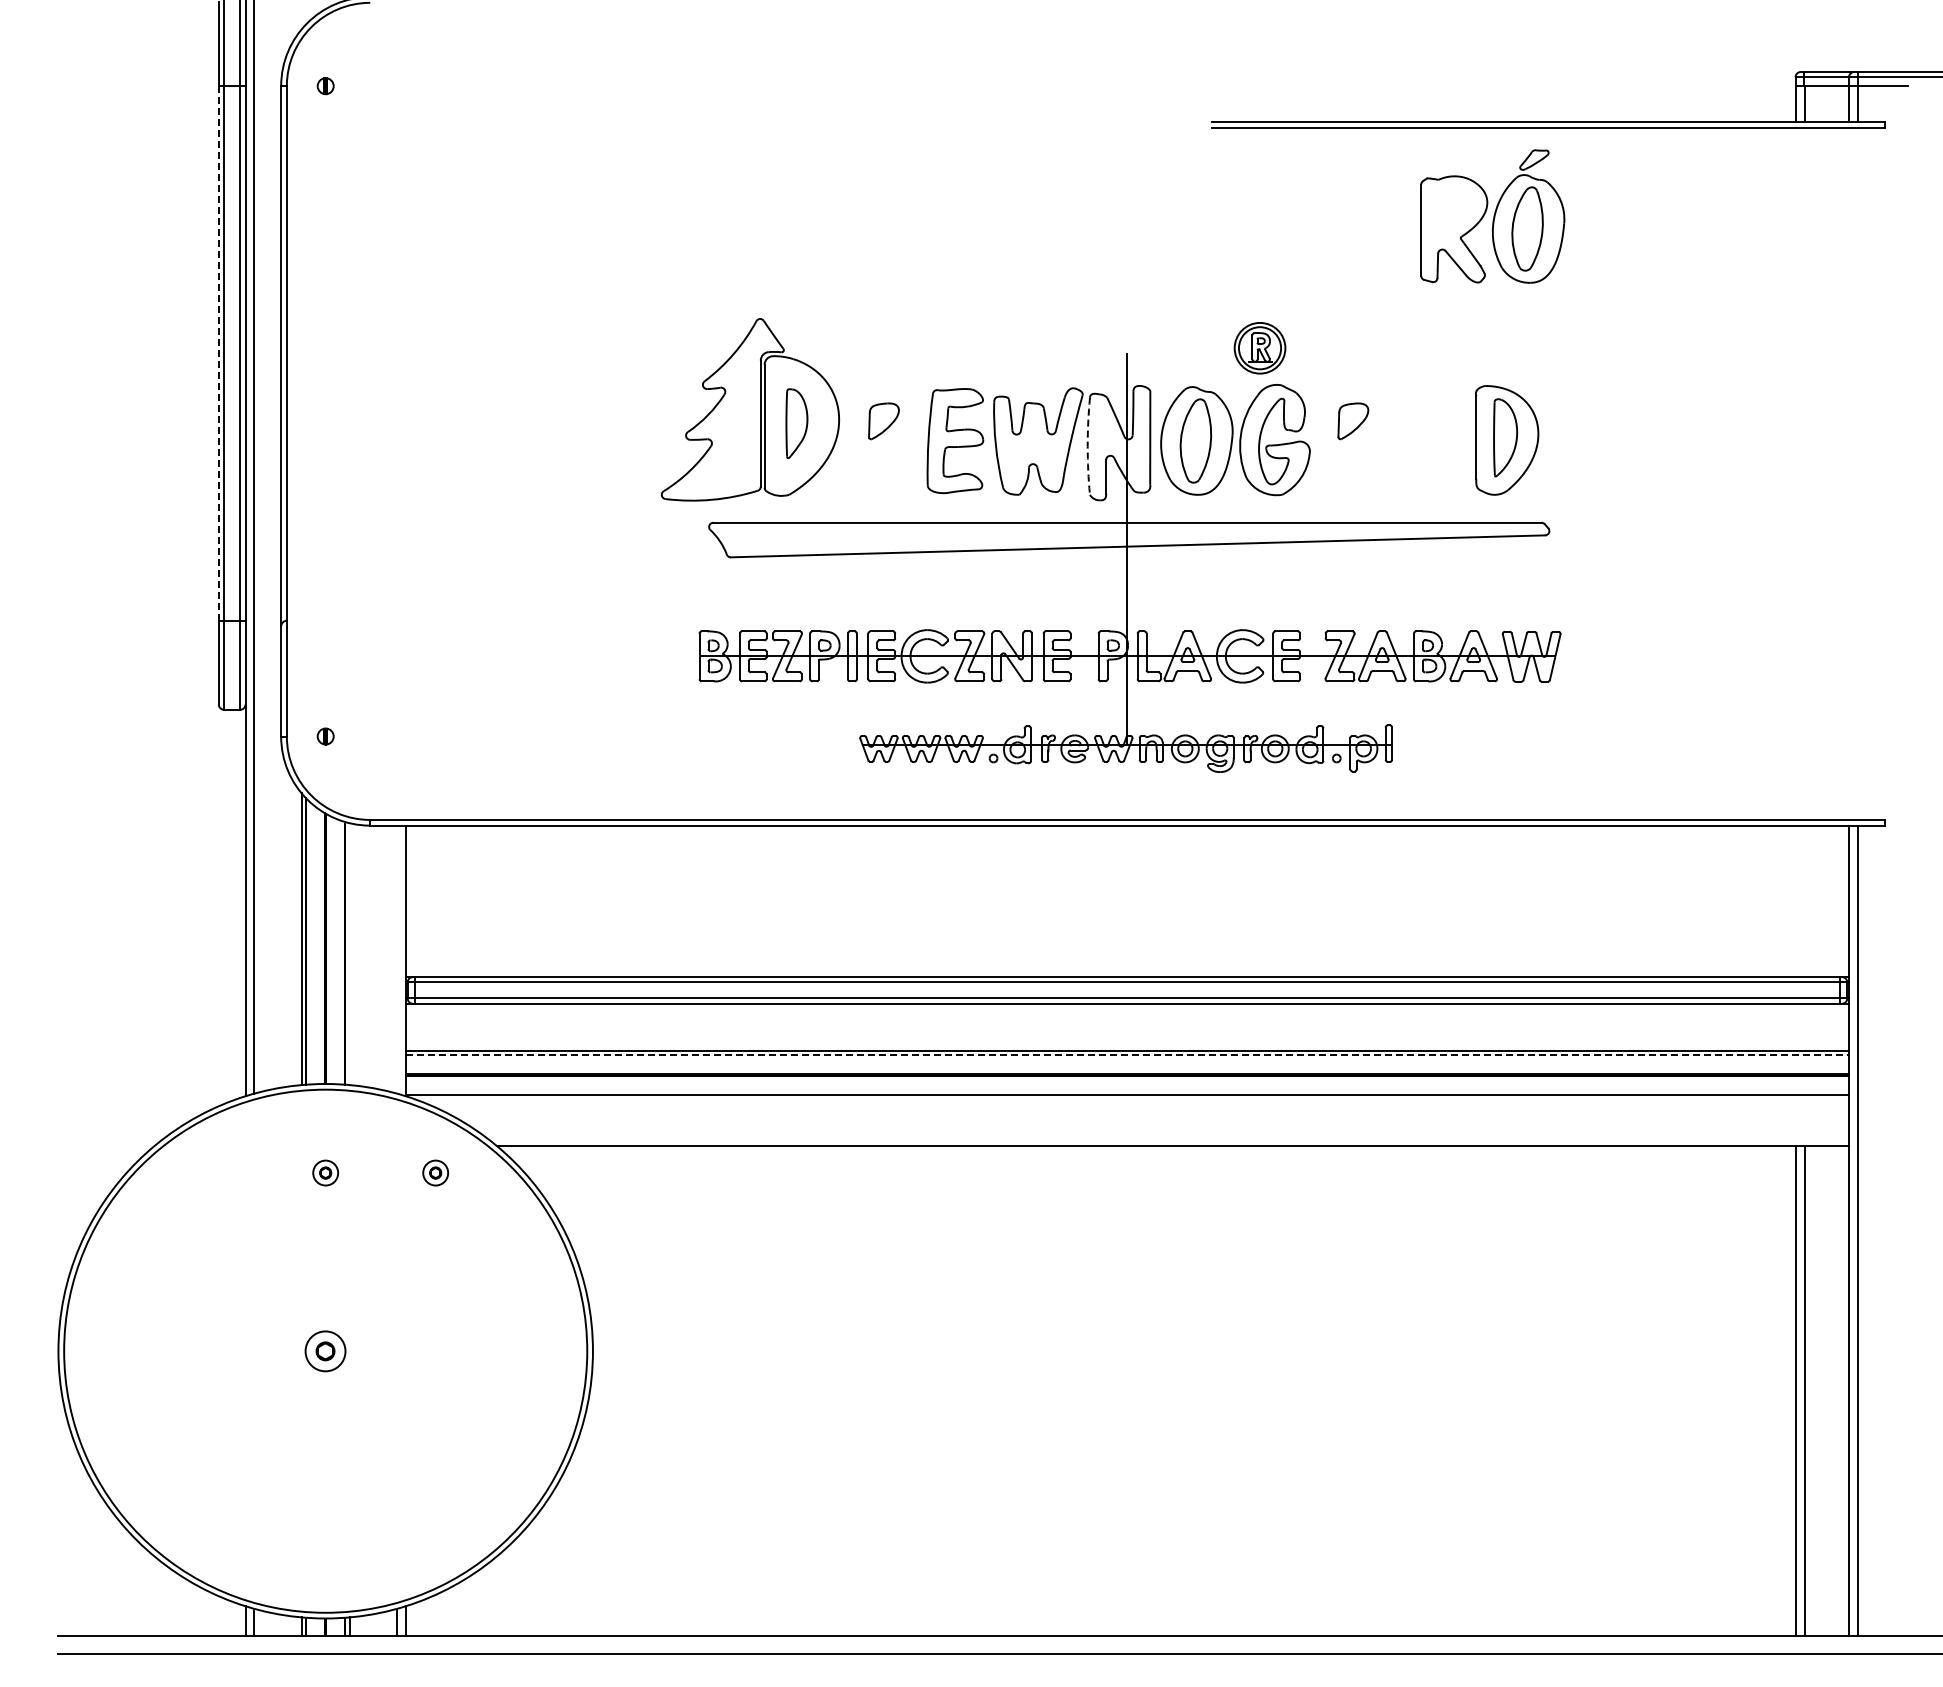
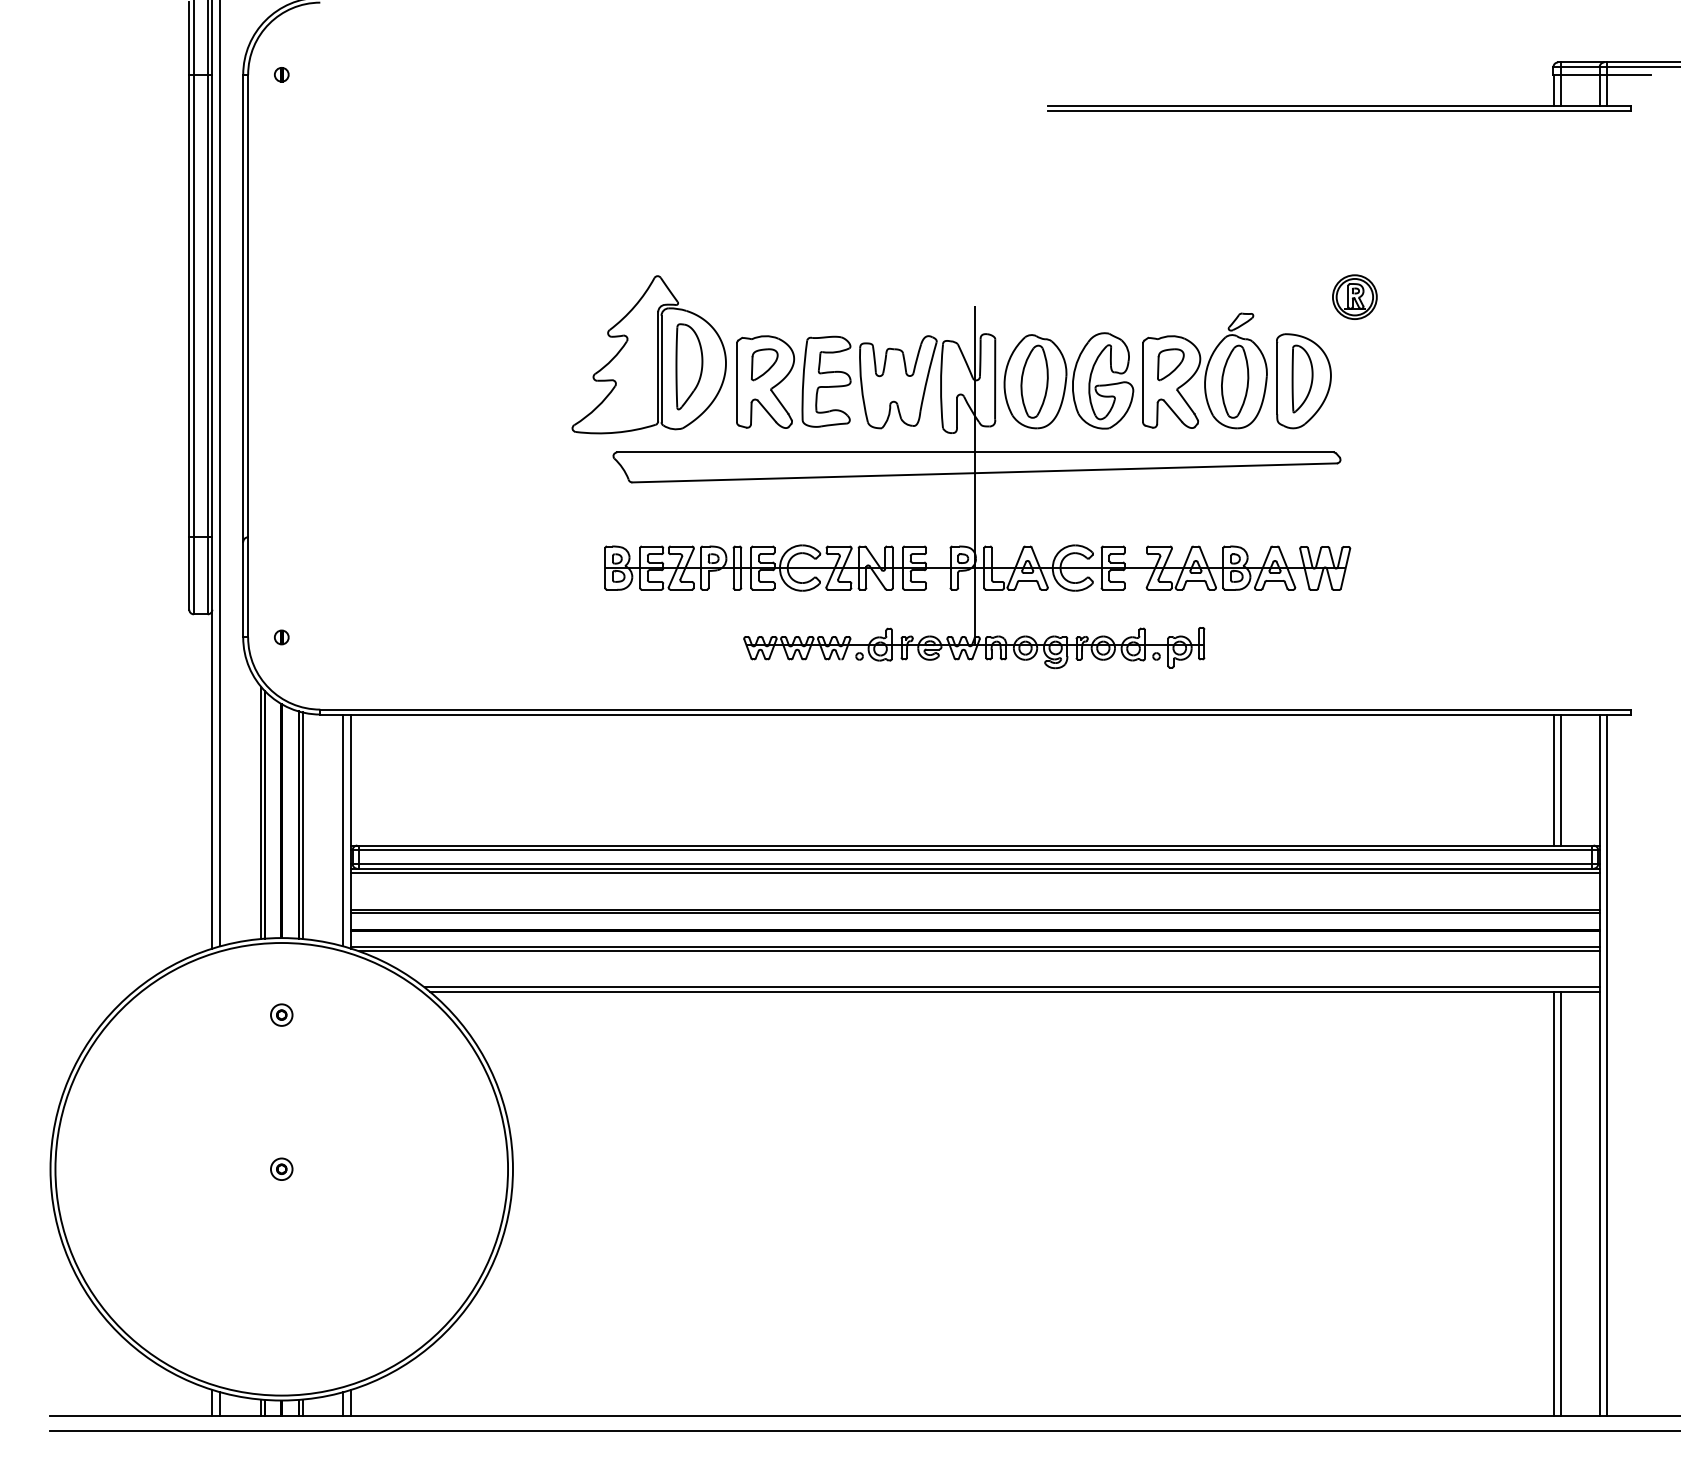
part: (1492, 216) -> (1204, 370), moved
part: (1259, 348) -> (1354, 297), moved
line: (218, 352) -> (189, 305), dashed -> solid
part: (796, 423) -> (689, 366), size x1.43
part: (884, 441) -> (765, 382), added
arc: (1087, 446) -> (940, 386), dashed -> solid
line: (1795, 901) -> (1553, 780), added
line: (1804, 901) -> (1561, 780), added
line: (349, 954) -> (302, 826), added
line: (396, 959) -> (343, 830), added
line: (1127, 1009) -> (975, 873), added
line: (1127, 1055) -> (975, 913), dashed -> solid
line: (1131, 1099) -> (978, 951), added
line: (1169, 1141) -> (1011, 987), added
part: (435, 1172) -> (376, 1014), removed
part: (325, 1350) -> (281, 1168), size x0.62

